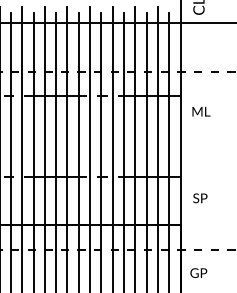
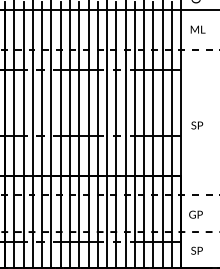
text: (200, 111) -> (197, 29), moved
text: (200, 198) -> (197, 125), moved

